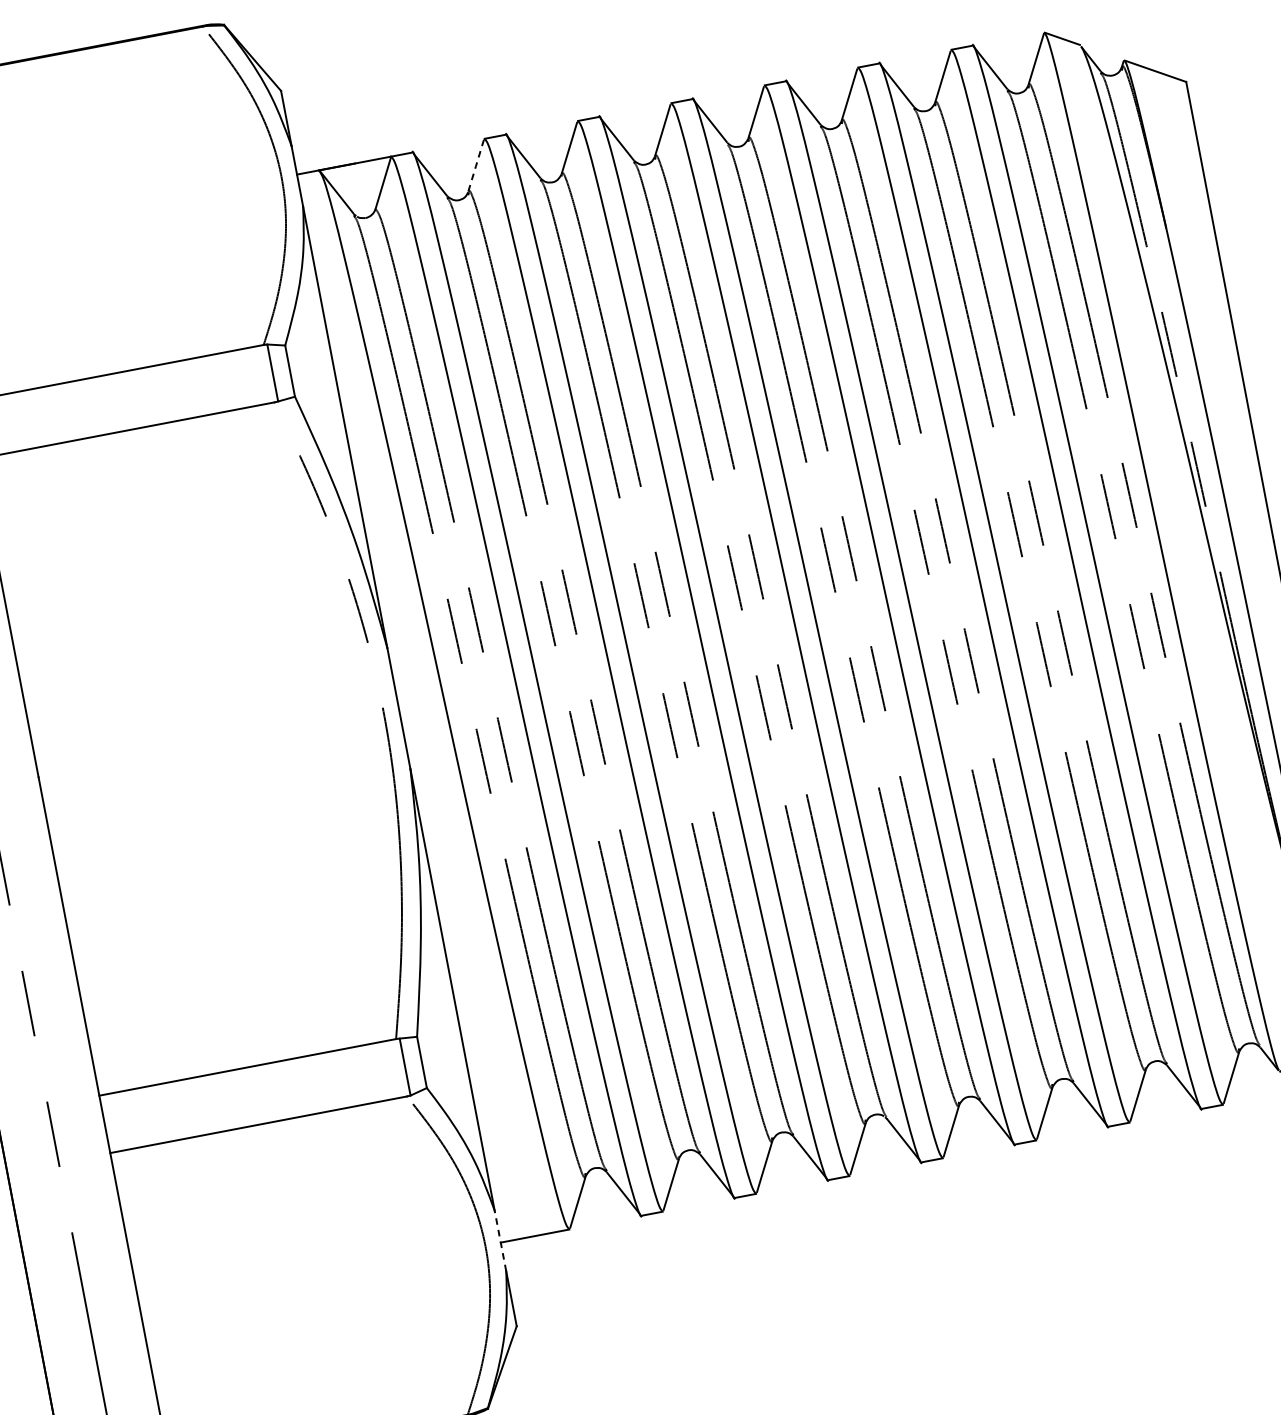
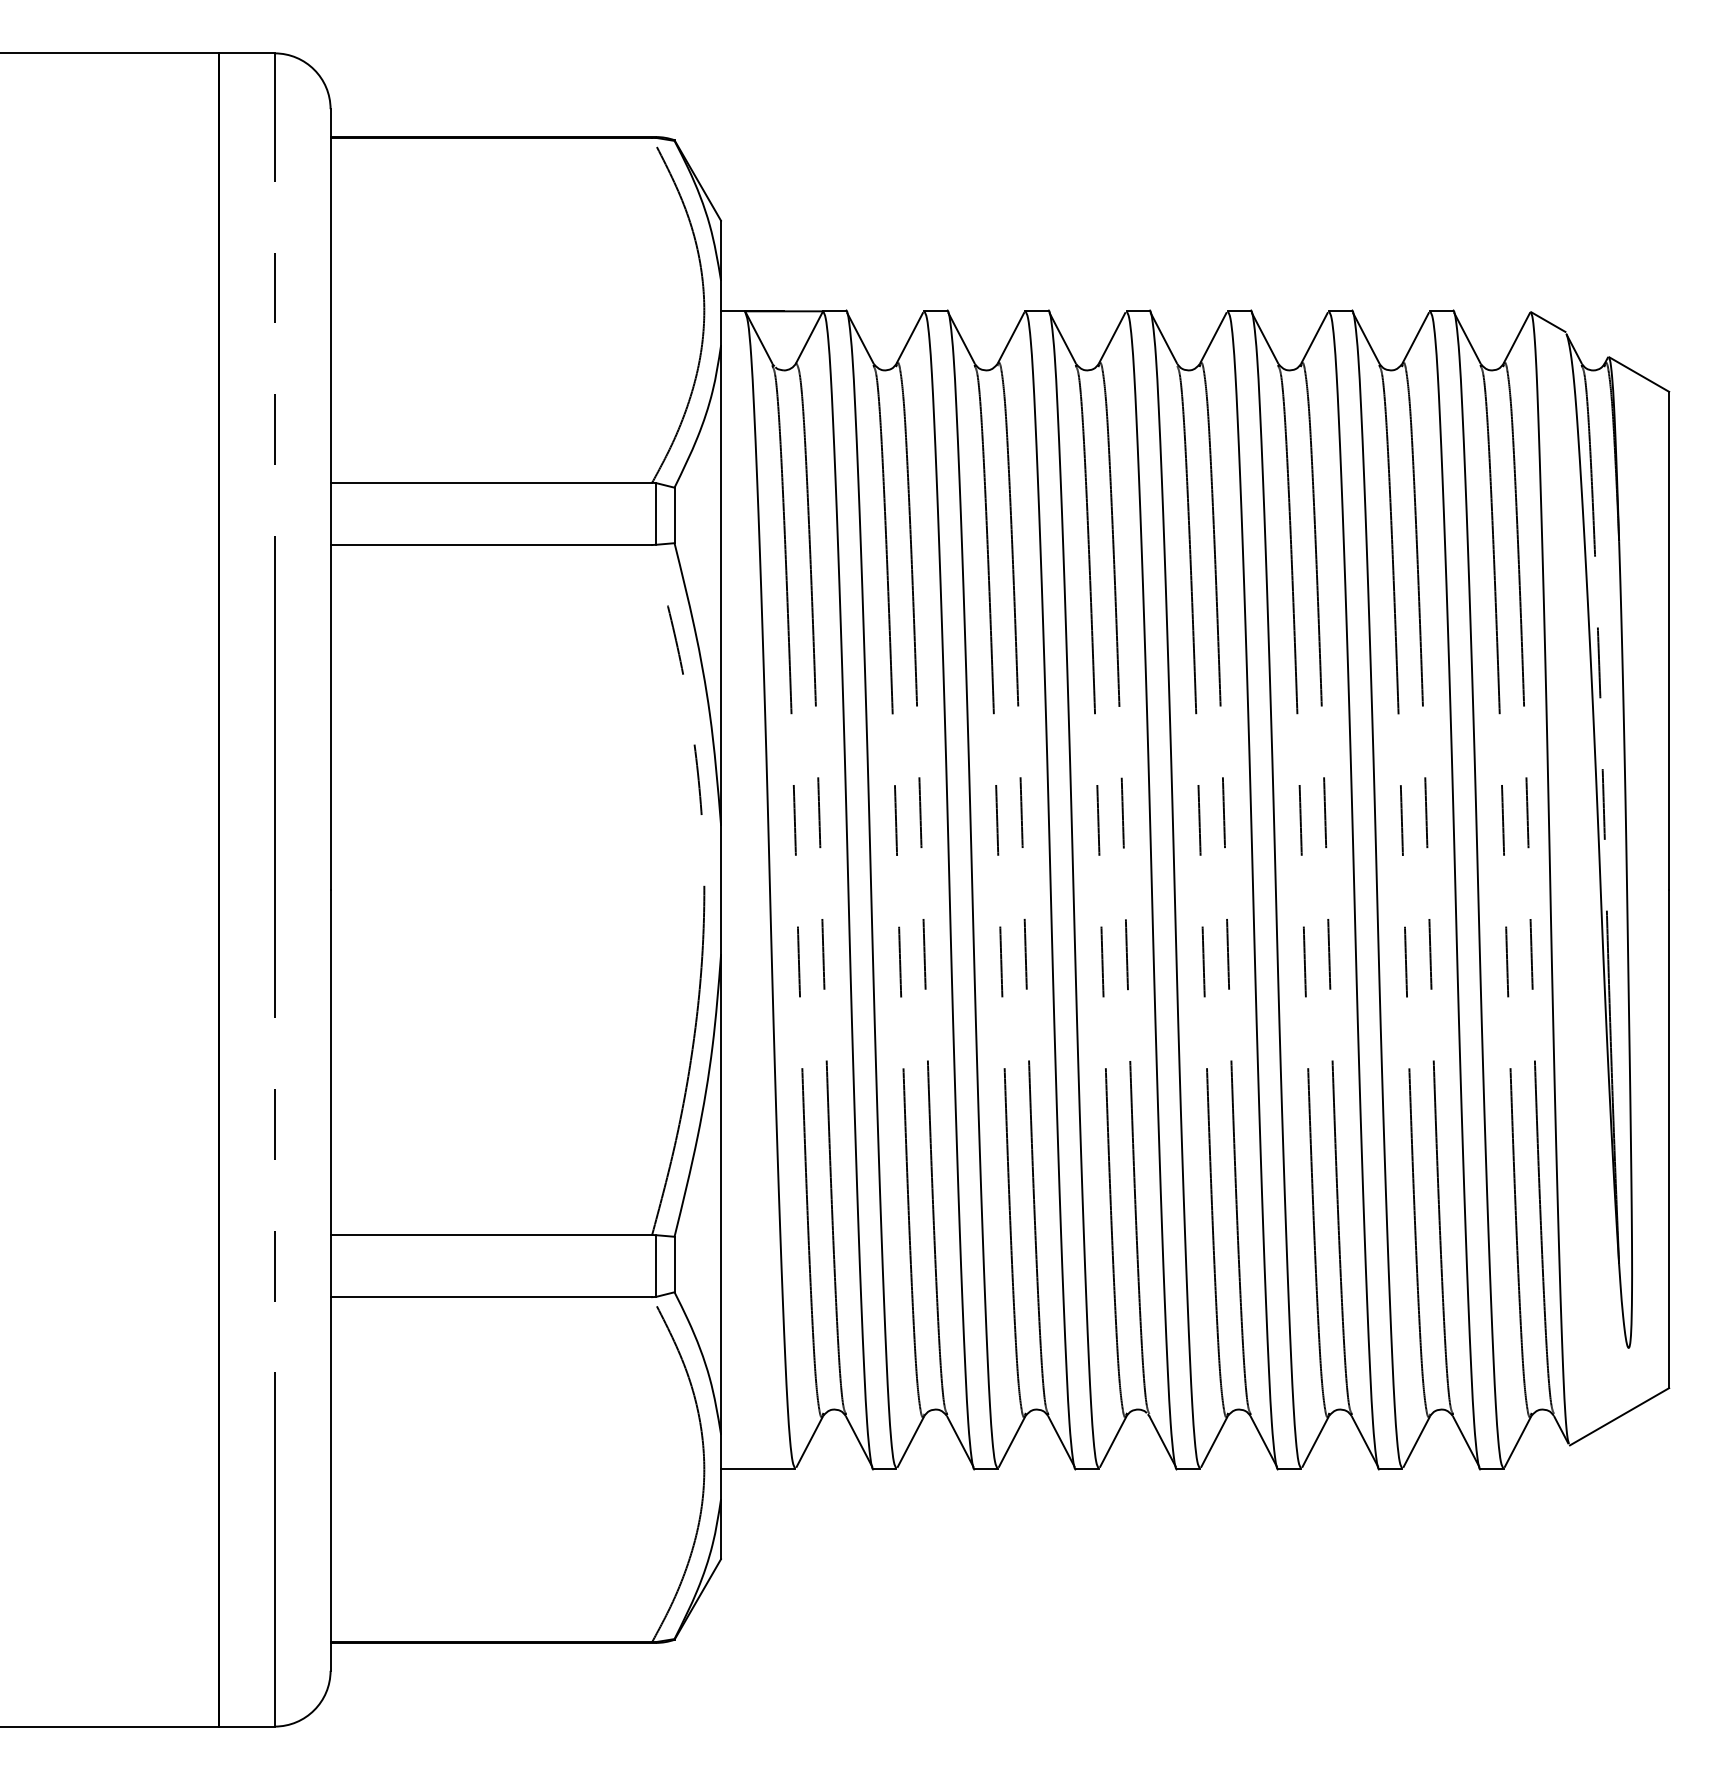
line: (475, 166) -> (909, 338), dashed -> solid
line: (500, 1240) -> (721, 1466), dashed -> solid

